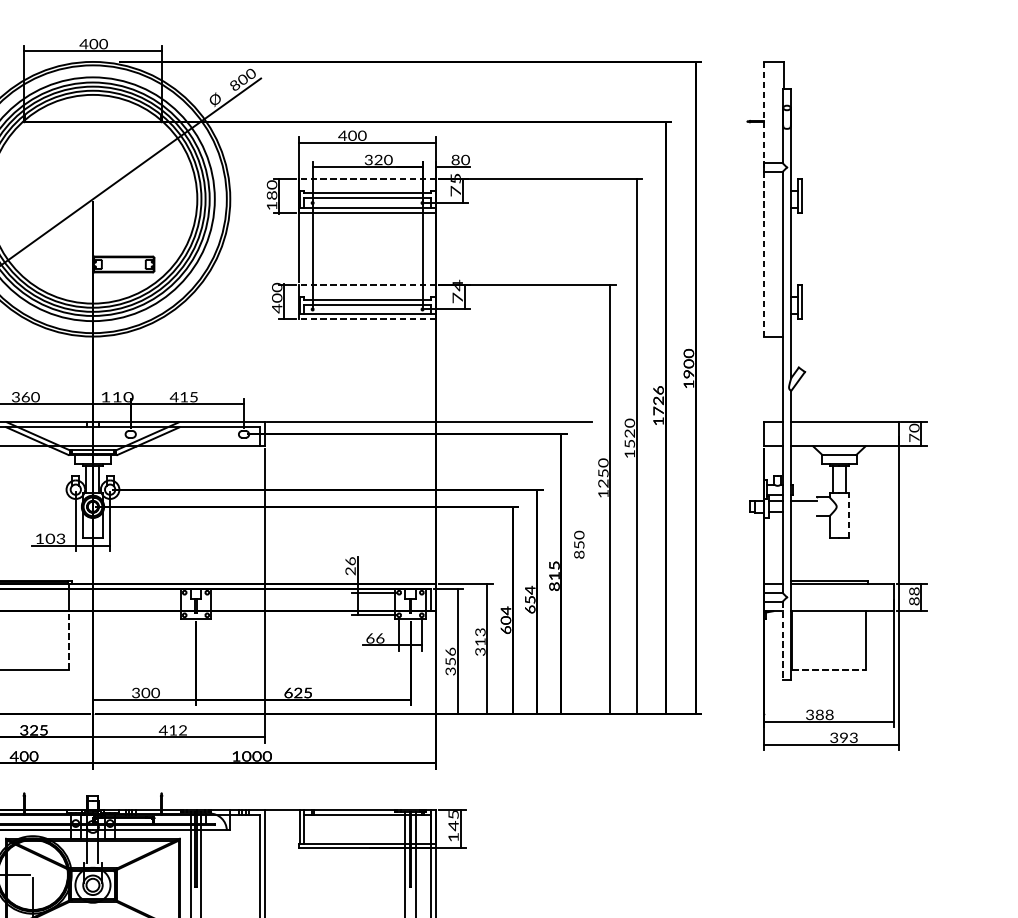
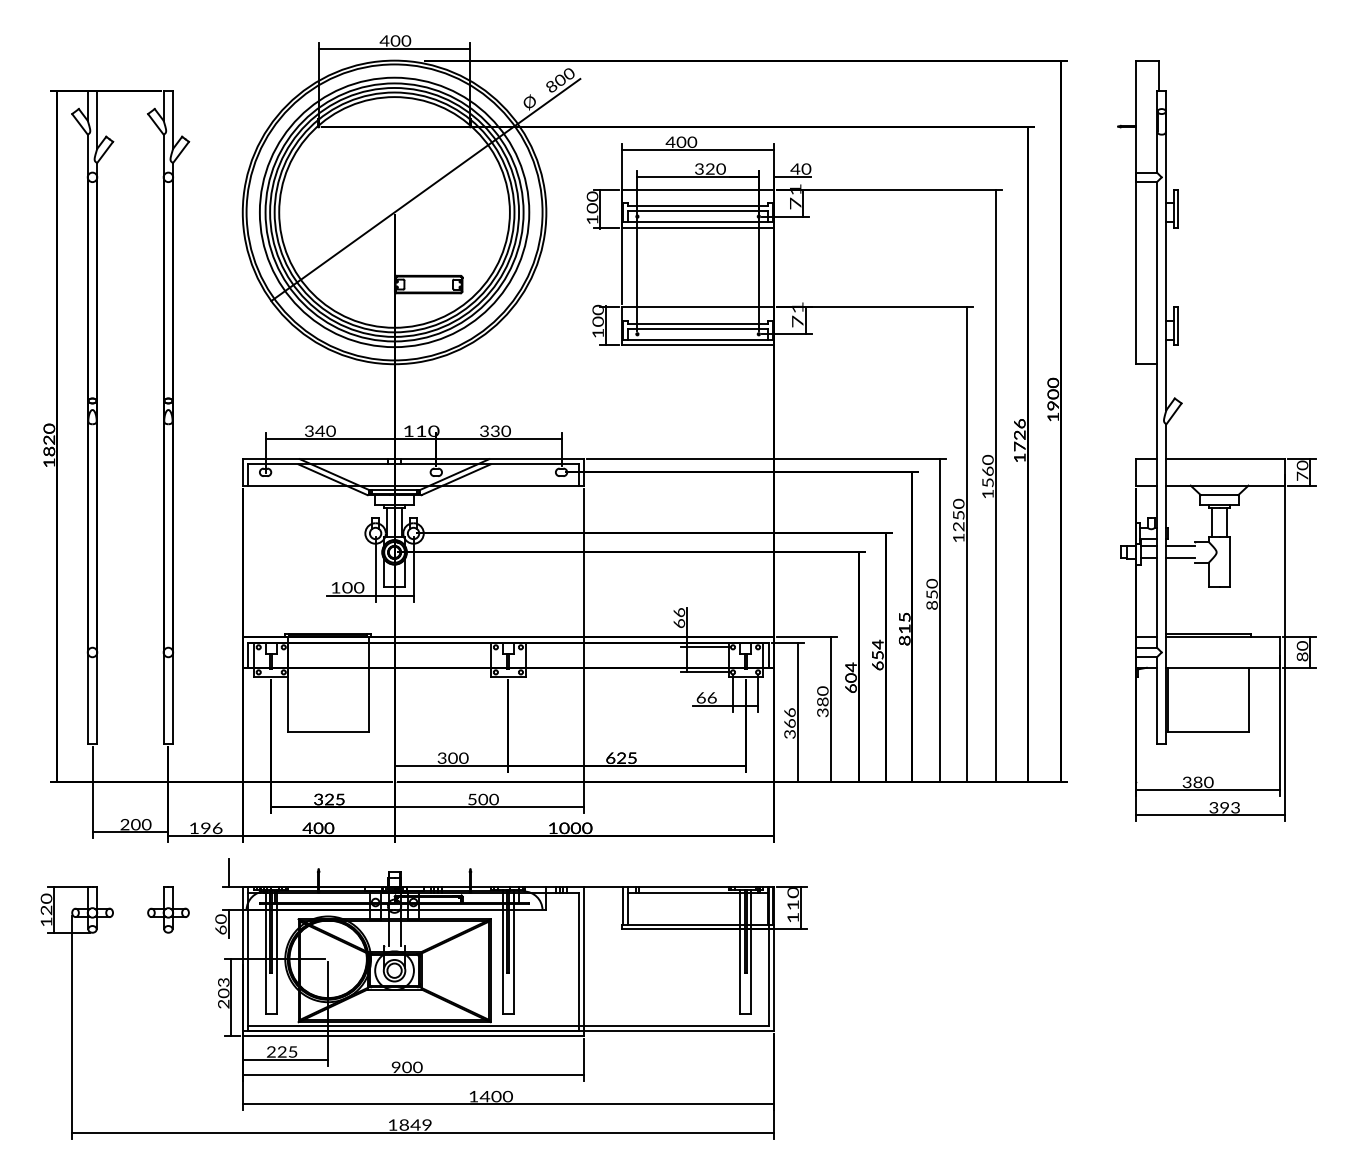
text: (455, 159) -> (795, 168), 80 -> 40
line: (367, 178) -> (698, 189), dashed -> solid
text: (455, 178) -> (795, 189), 75 -> 71
text: (272, 195) -> (592, 208), 180 -> 100
line: (764, 199) -> (1136, 212), dashed -> solid
line: (367, 285) -> (698, 307), dashed -> solid
text: (457, 285) -> (797, 307), 74 -> 71
text: (276, 308) -> (597, 333), 400 -> 100
line: (367, 319) -> (698, 345), dashed -> solid
text: (25, 396) -> (320, 430), 360 -> 340
text: (183, 396) -> (494, 430), 415 -> 330
text: (629, 433) -> (987, 471), 1520 -> 1560
line: (804, 512) -> (1180, 558), added
line: (849, 515) -> (1230, 562), dashed -> solid
text: (61, 538) -> (359, 587), 103 -> 100
line: (585, 568) -> (939, 620), added
text: (350, 571) -> (679, 623), 26 -> 66
text: (914, 591) -> (1302, 645), 88 -> 80
text: (480, 637) -> (822, 696), 313 -> 380
line: (69, 639) -> (368, 699), dashed -> solid
line: (782, 640) -> (1156, 700), dashed -> solid
text: (450, 661) -> (789, 723), 356 -> 366
line: (829, 669) -> (1208, 732), dashed -> solid
text: (829, 714) -> (1208, 782), 388 -> 380
text: (172, 730) -> (482, 799), 412 -> 500
text: (452, 820) -> (792, 899), 145 -> 110

